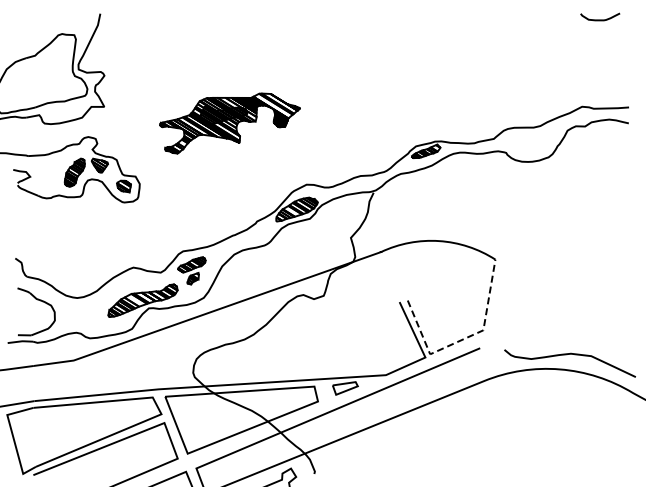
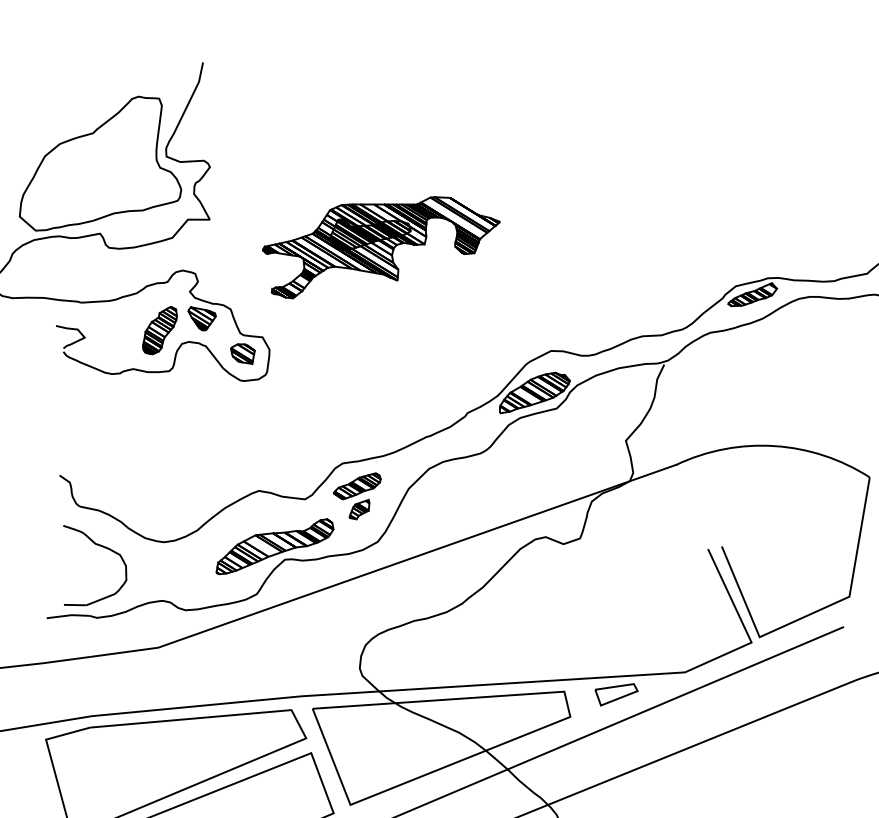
part: (229, 123) -> (380, 247), moved
line: (462, 339) -> (814, 612), dashed -> solid

